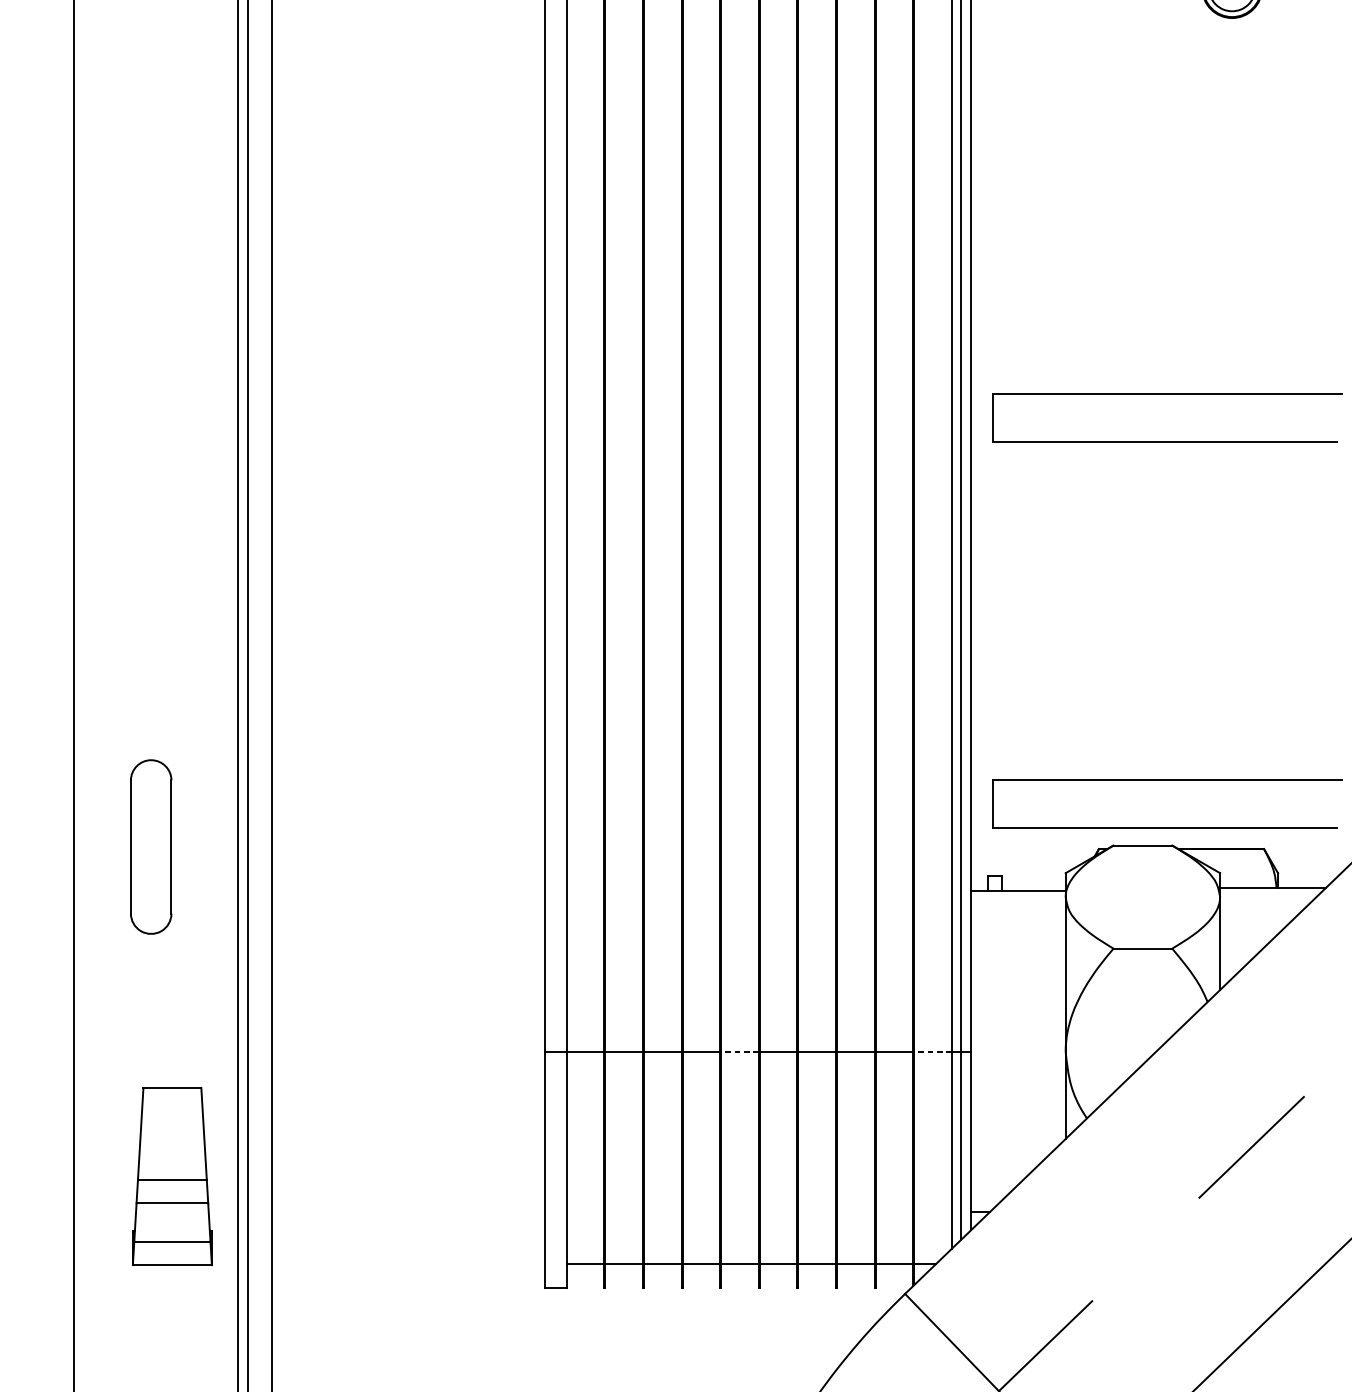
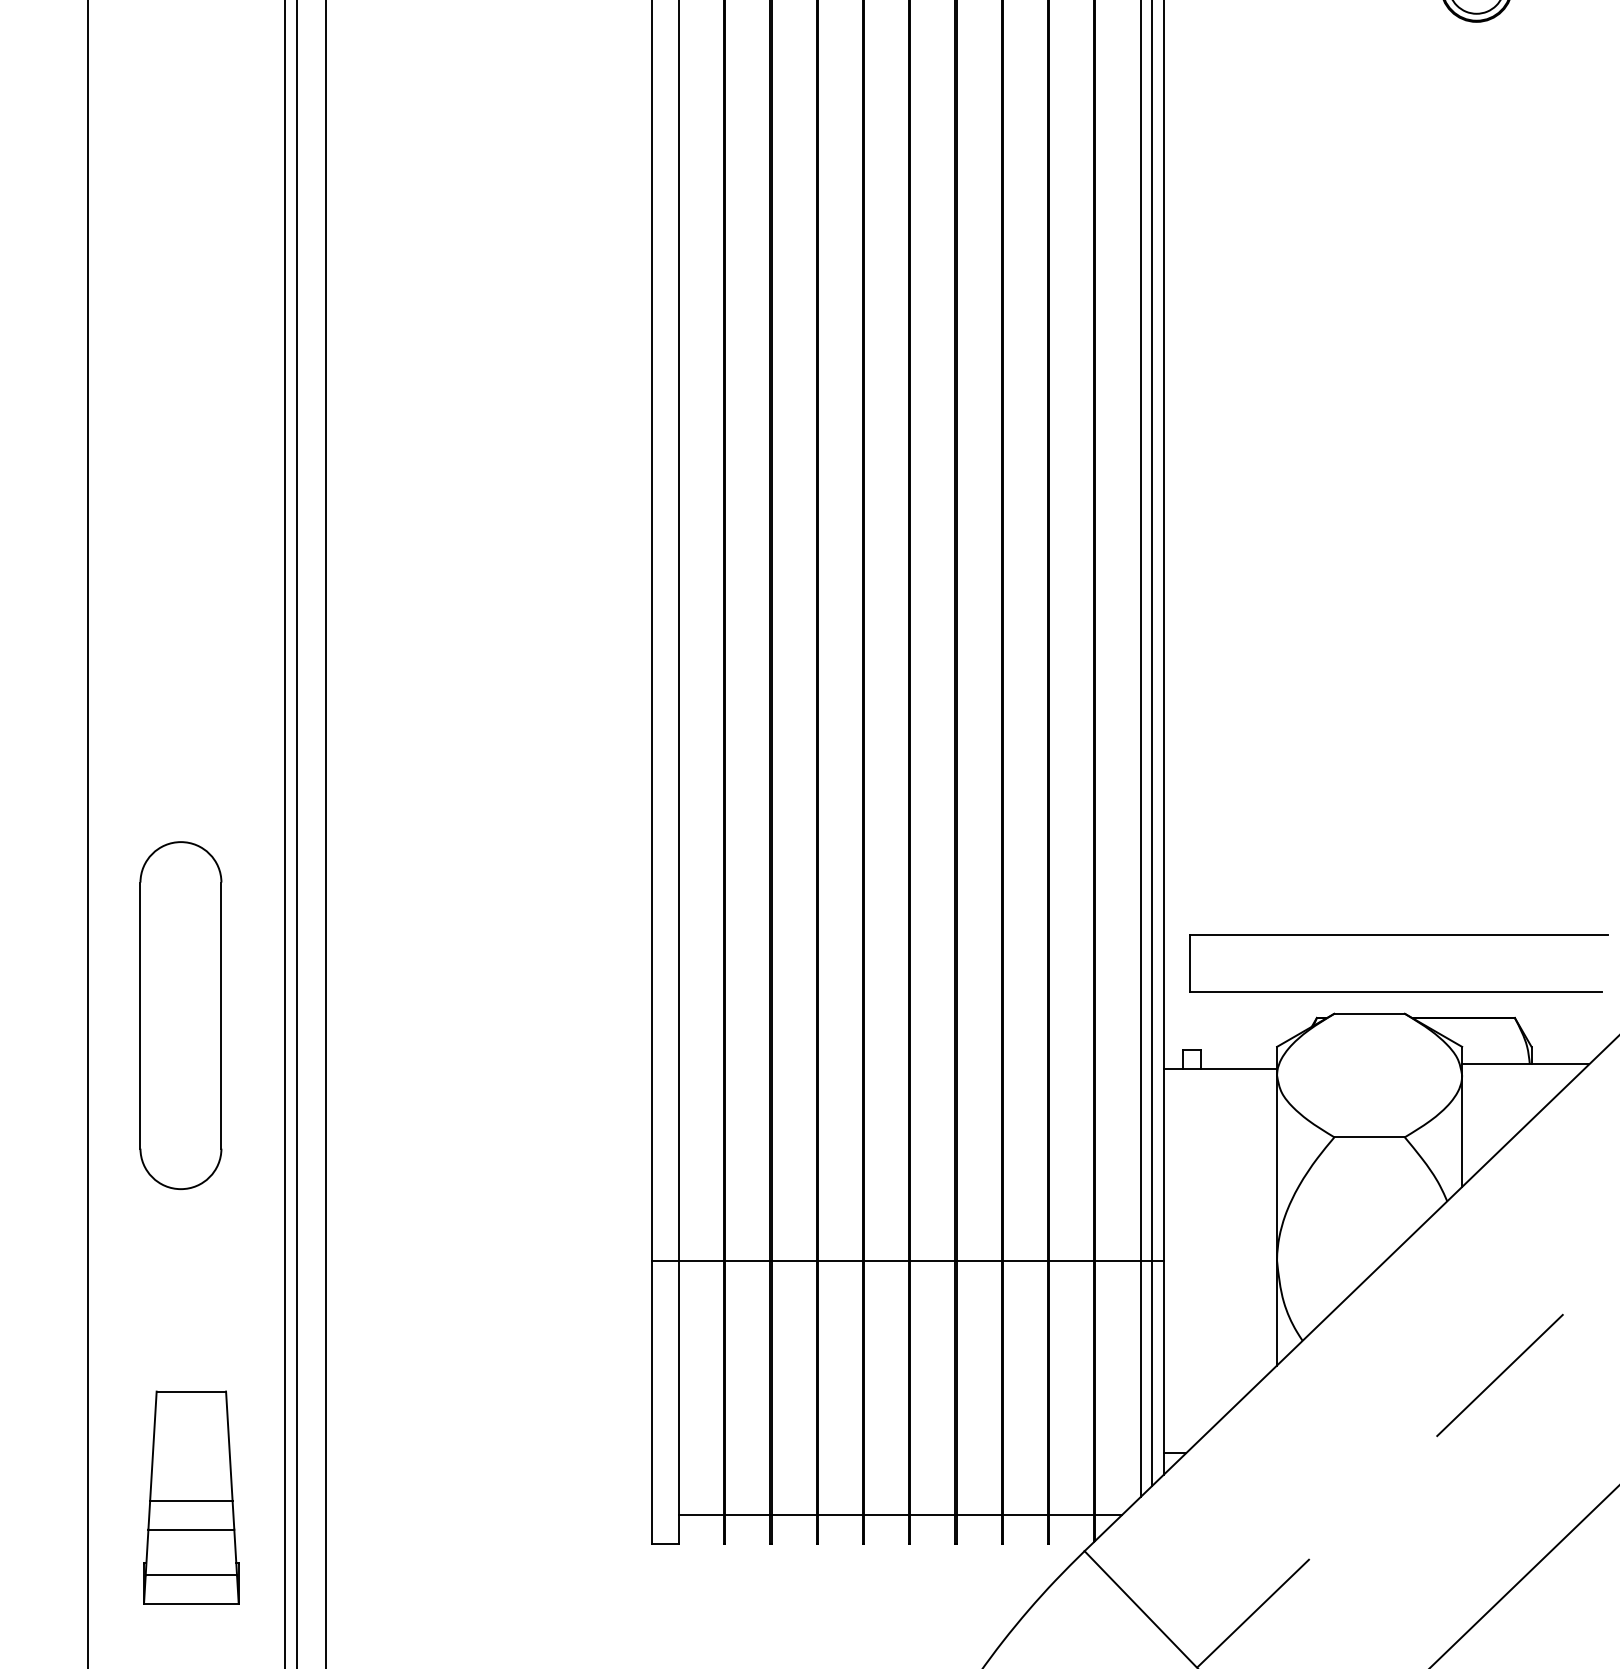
part: (1166, 394) -> (1398, 473), removed
part: (150, 847) -> (180, 1015), size x1.67
line: (739, 1051) -> (886, 1260), dashed -> solid
line: (933, 1051) -> (1118, 1260), dashed -> solid
part: (172, 1176) -> (191, 1497), moved

